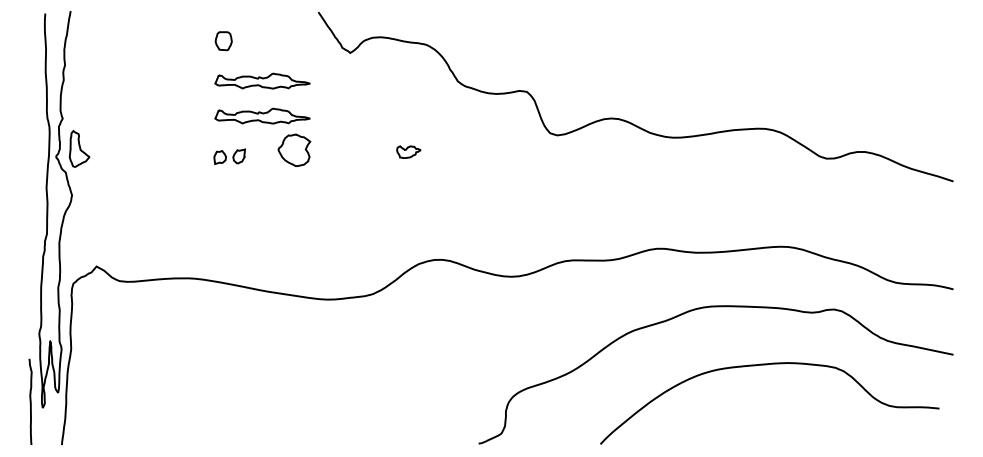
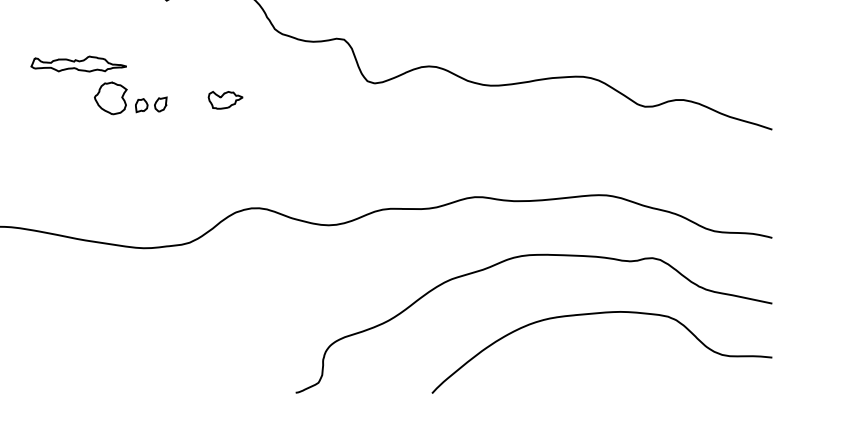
part: (262, 80) -> (78, 28), removed
part: (408, 151) -> (225, 99), size x1.43
part: (229, 156) -> (151, 104), moved
curve: (767, 365) -> (599, 314), moved

